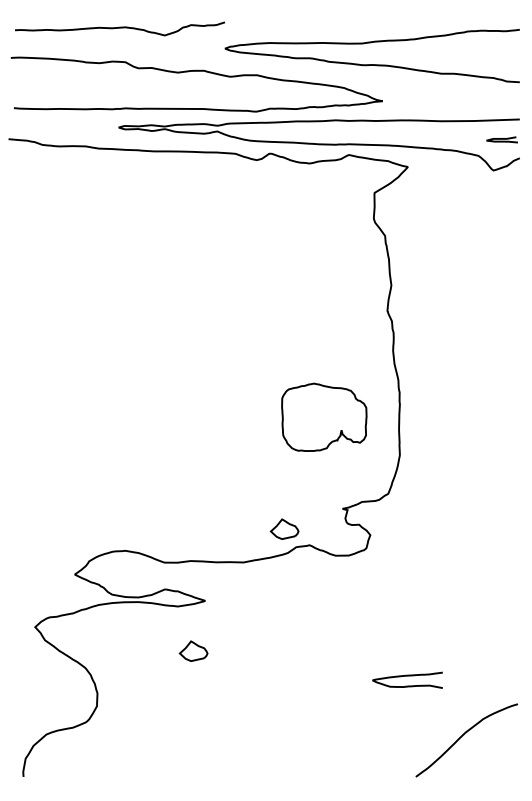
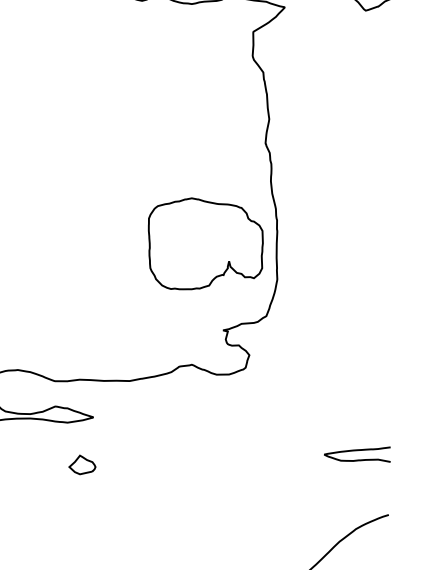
part: (324, 417) -> (206, 244), size x1.43
part: (284, 528) -> (168, 348), removed
curve: (407, 676) -> (357, 451), moved

